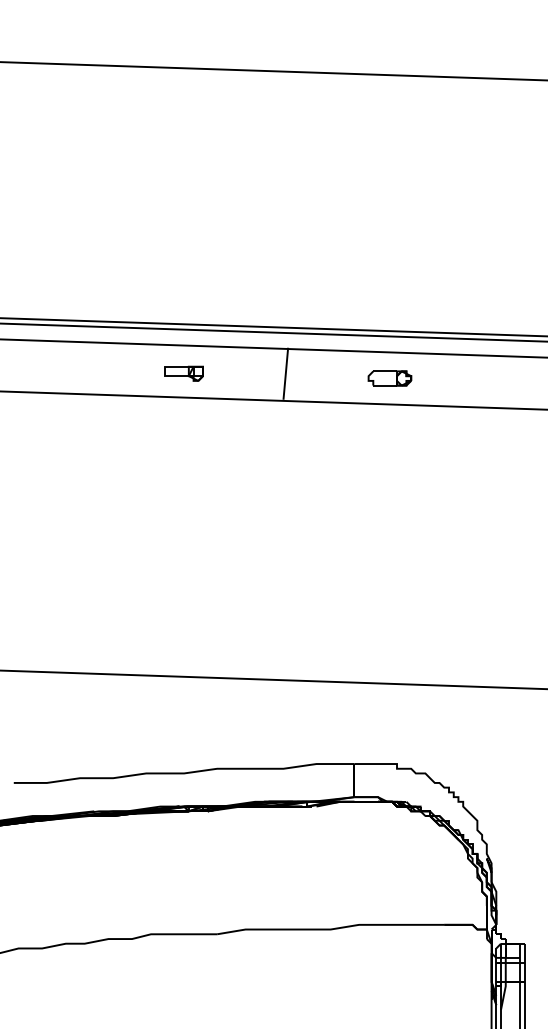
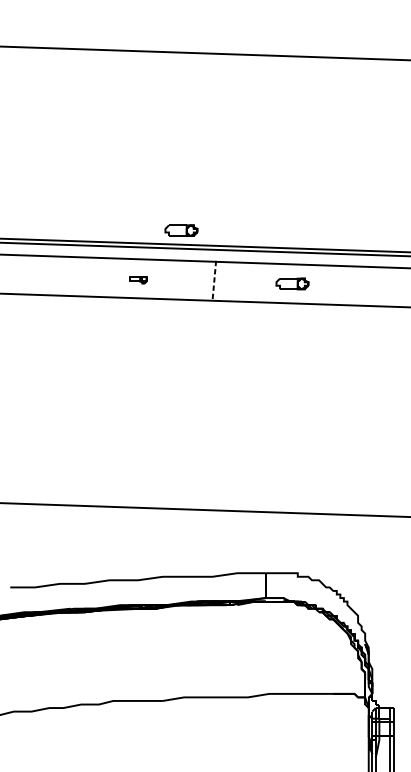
part: (241, 307) -> (181, 230), added
part: (183, 373) -> (137, 280), size x0.6
line: (285, 374) -> (214, 280), solid -> dashed

